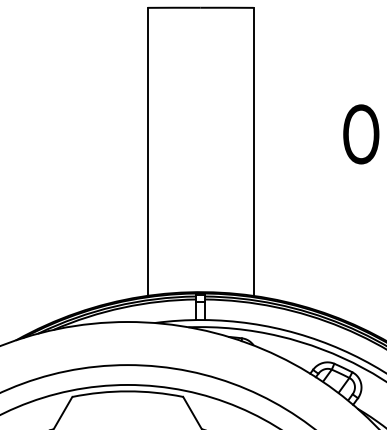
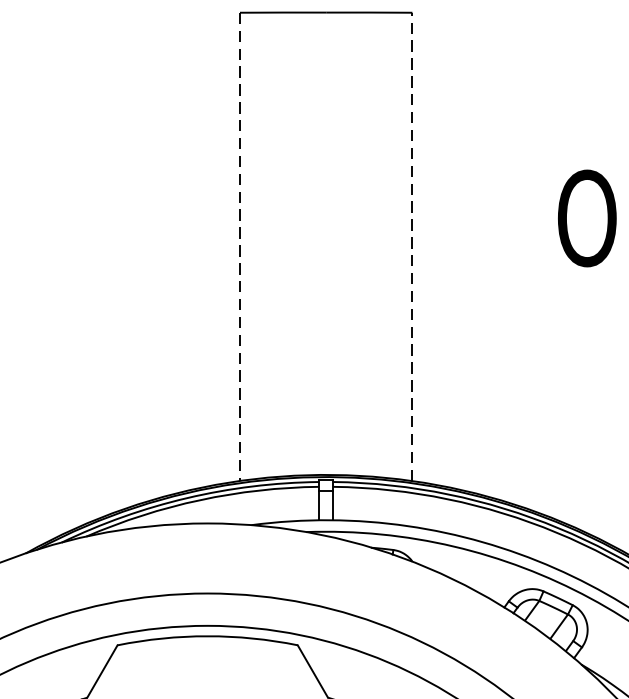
line: (253, 151) -> (412, 246), solid -> dashed
line: (147, 152) -> (239, 247), solid -> dashed

